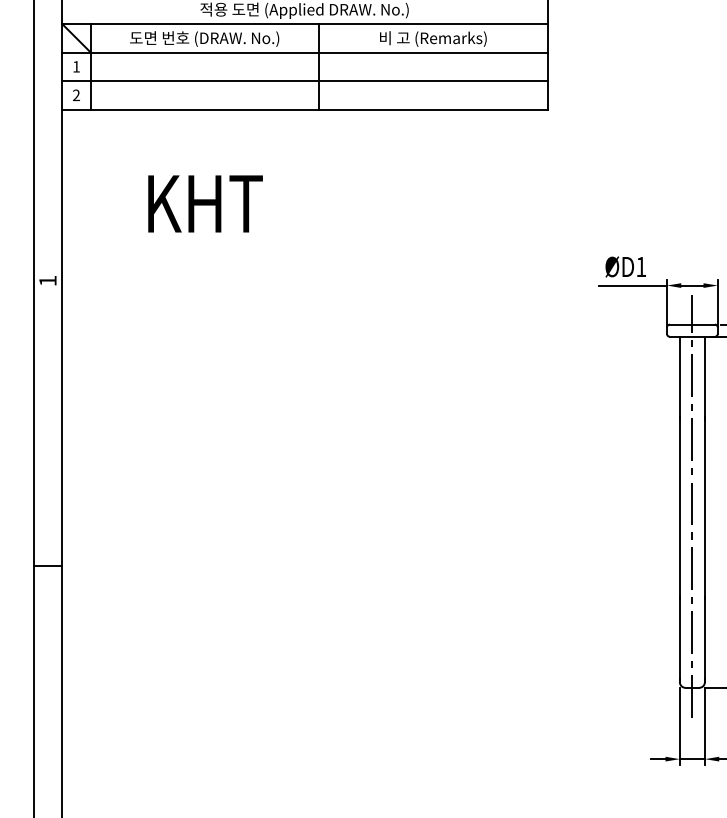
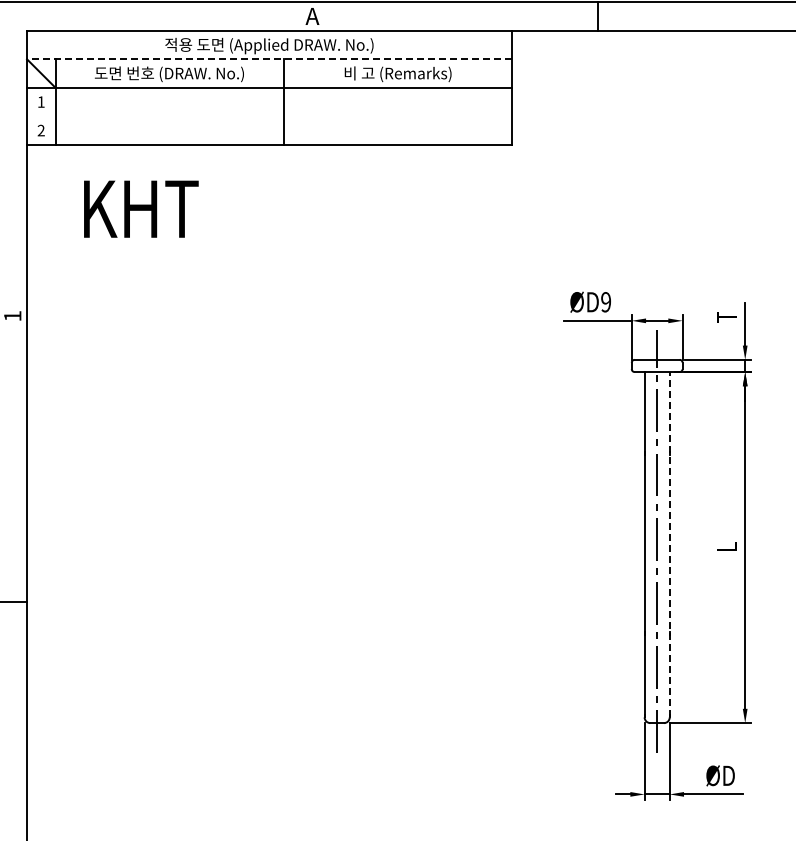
line: (304, 24) -> (269, 59), solid -> dashed
line: (304, 81) -> (269, 116), removed
text: (205, 203) -> (141, 208), moved
text: (640, 267) -> (605, 302), ØD1 -> ØD9
line: (704, 509) -> (669, 544), solid -> dashed

